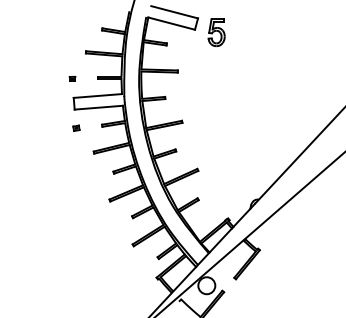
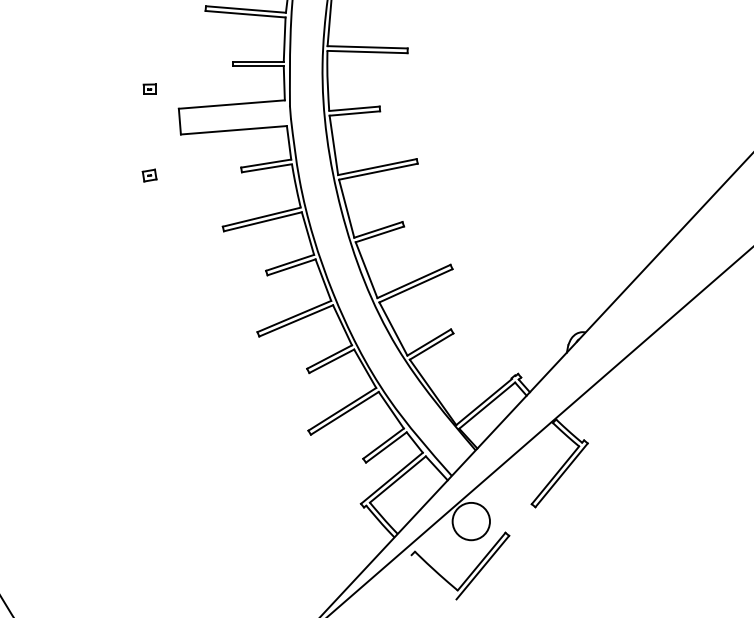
part: (72, 78) -> (149, 88), moved
part: (76, 127) -> (149, 173), moved

